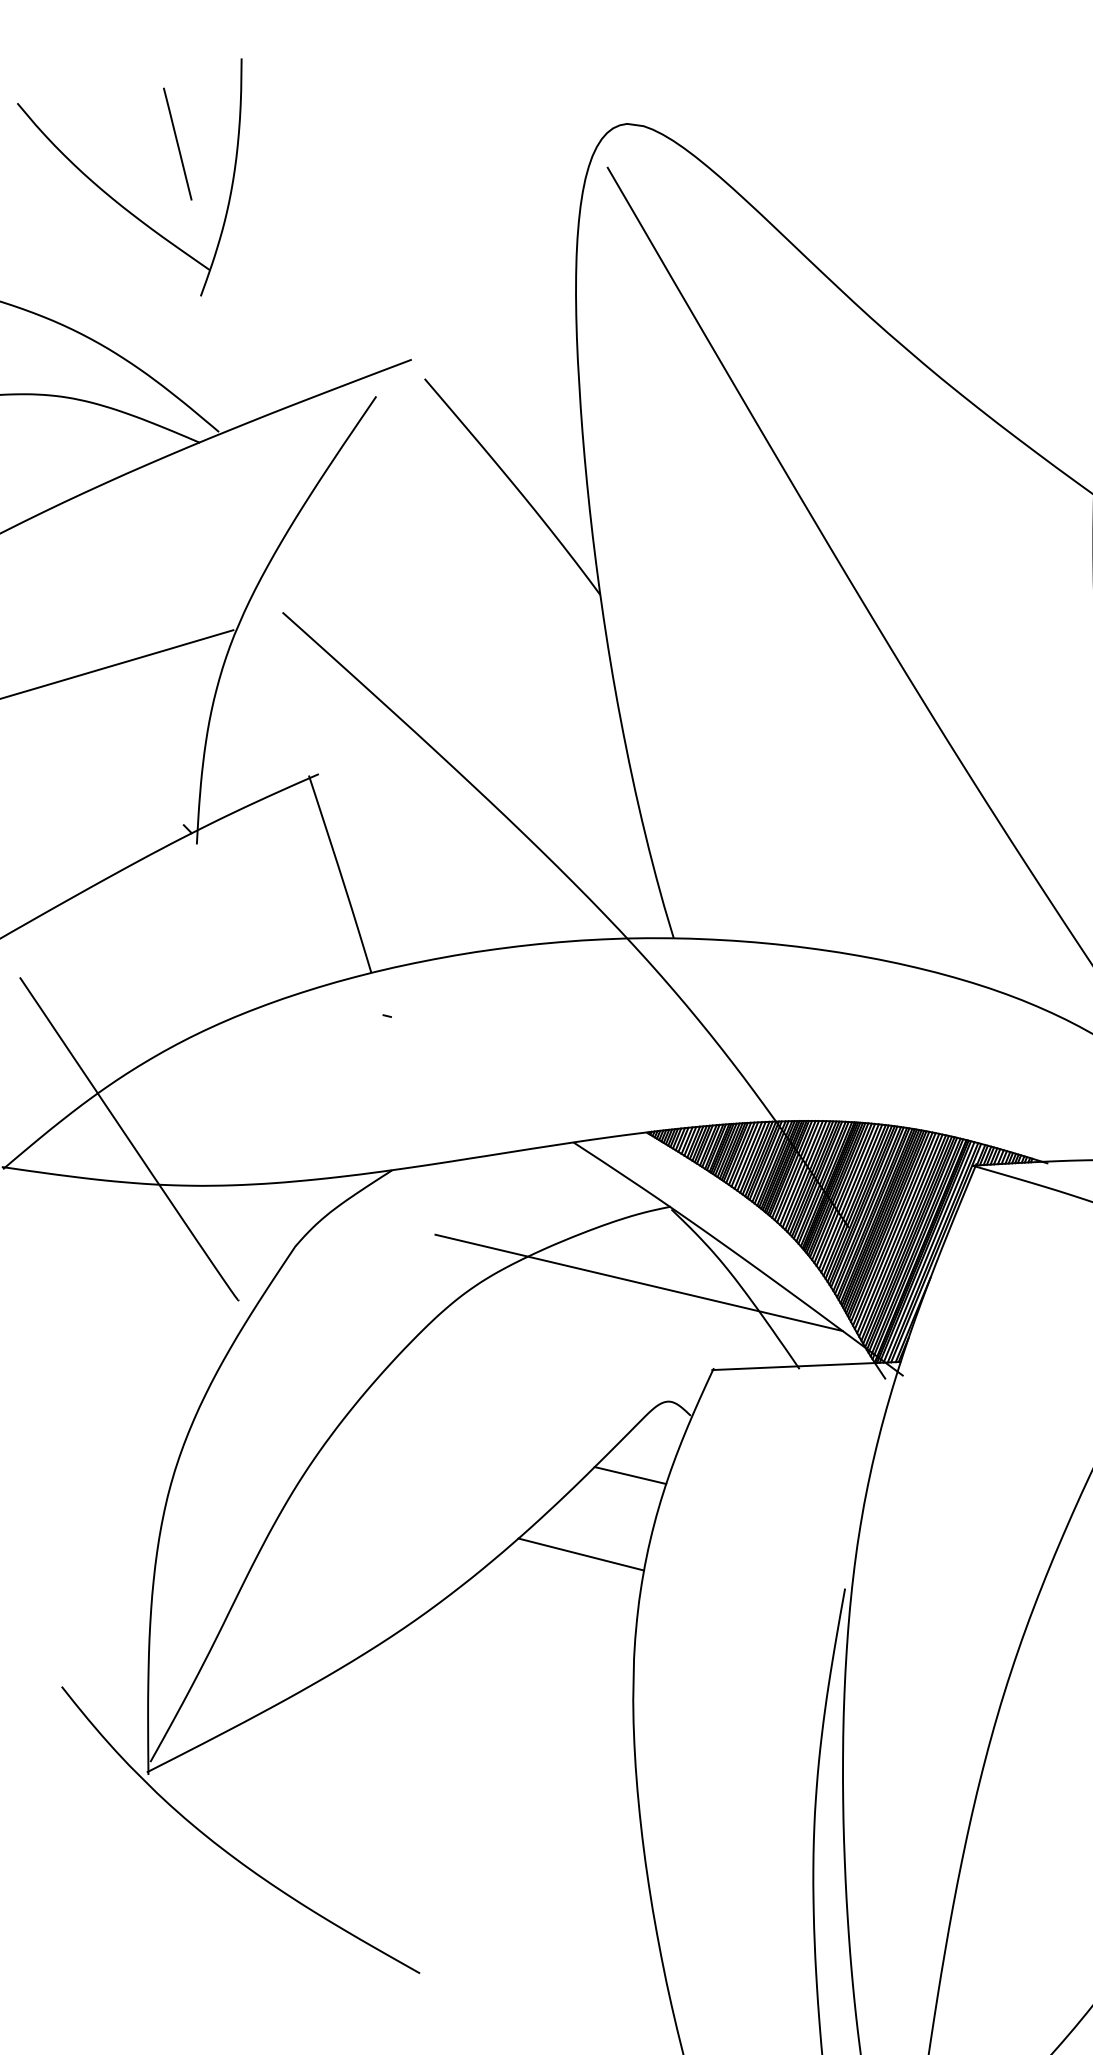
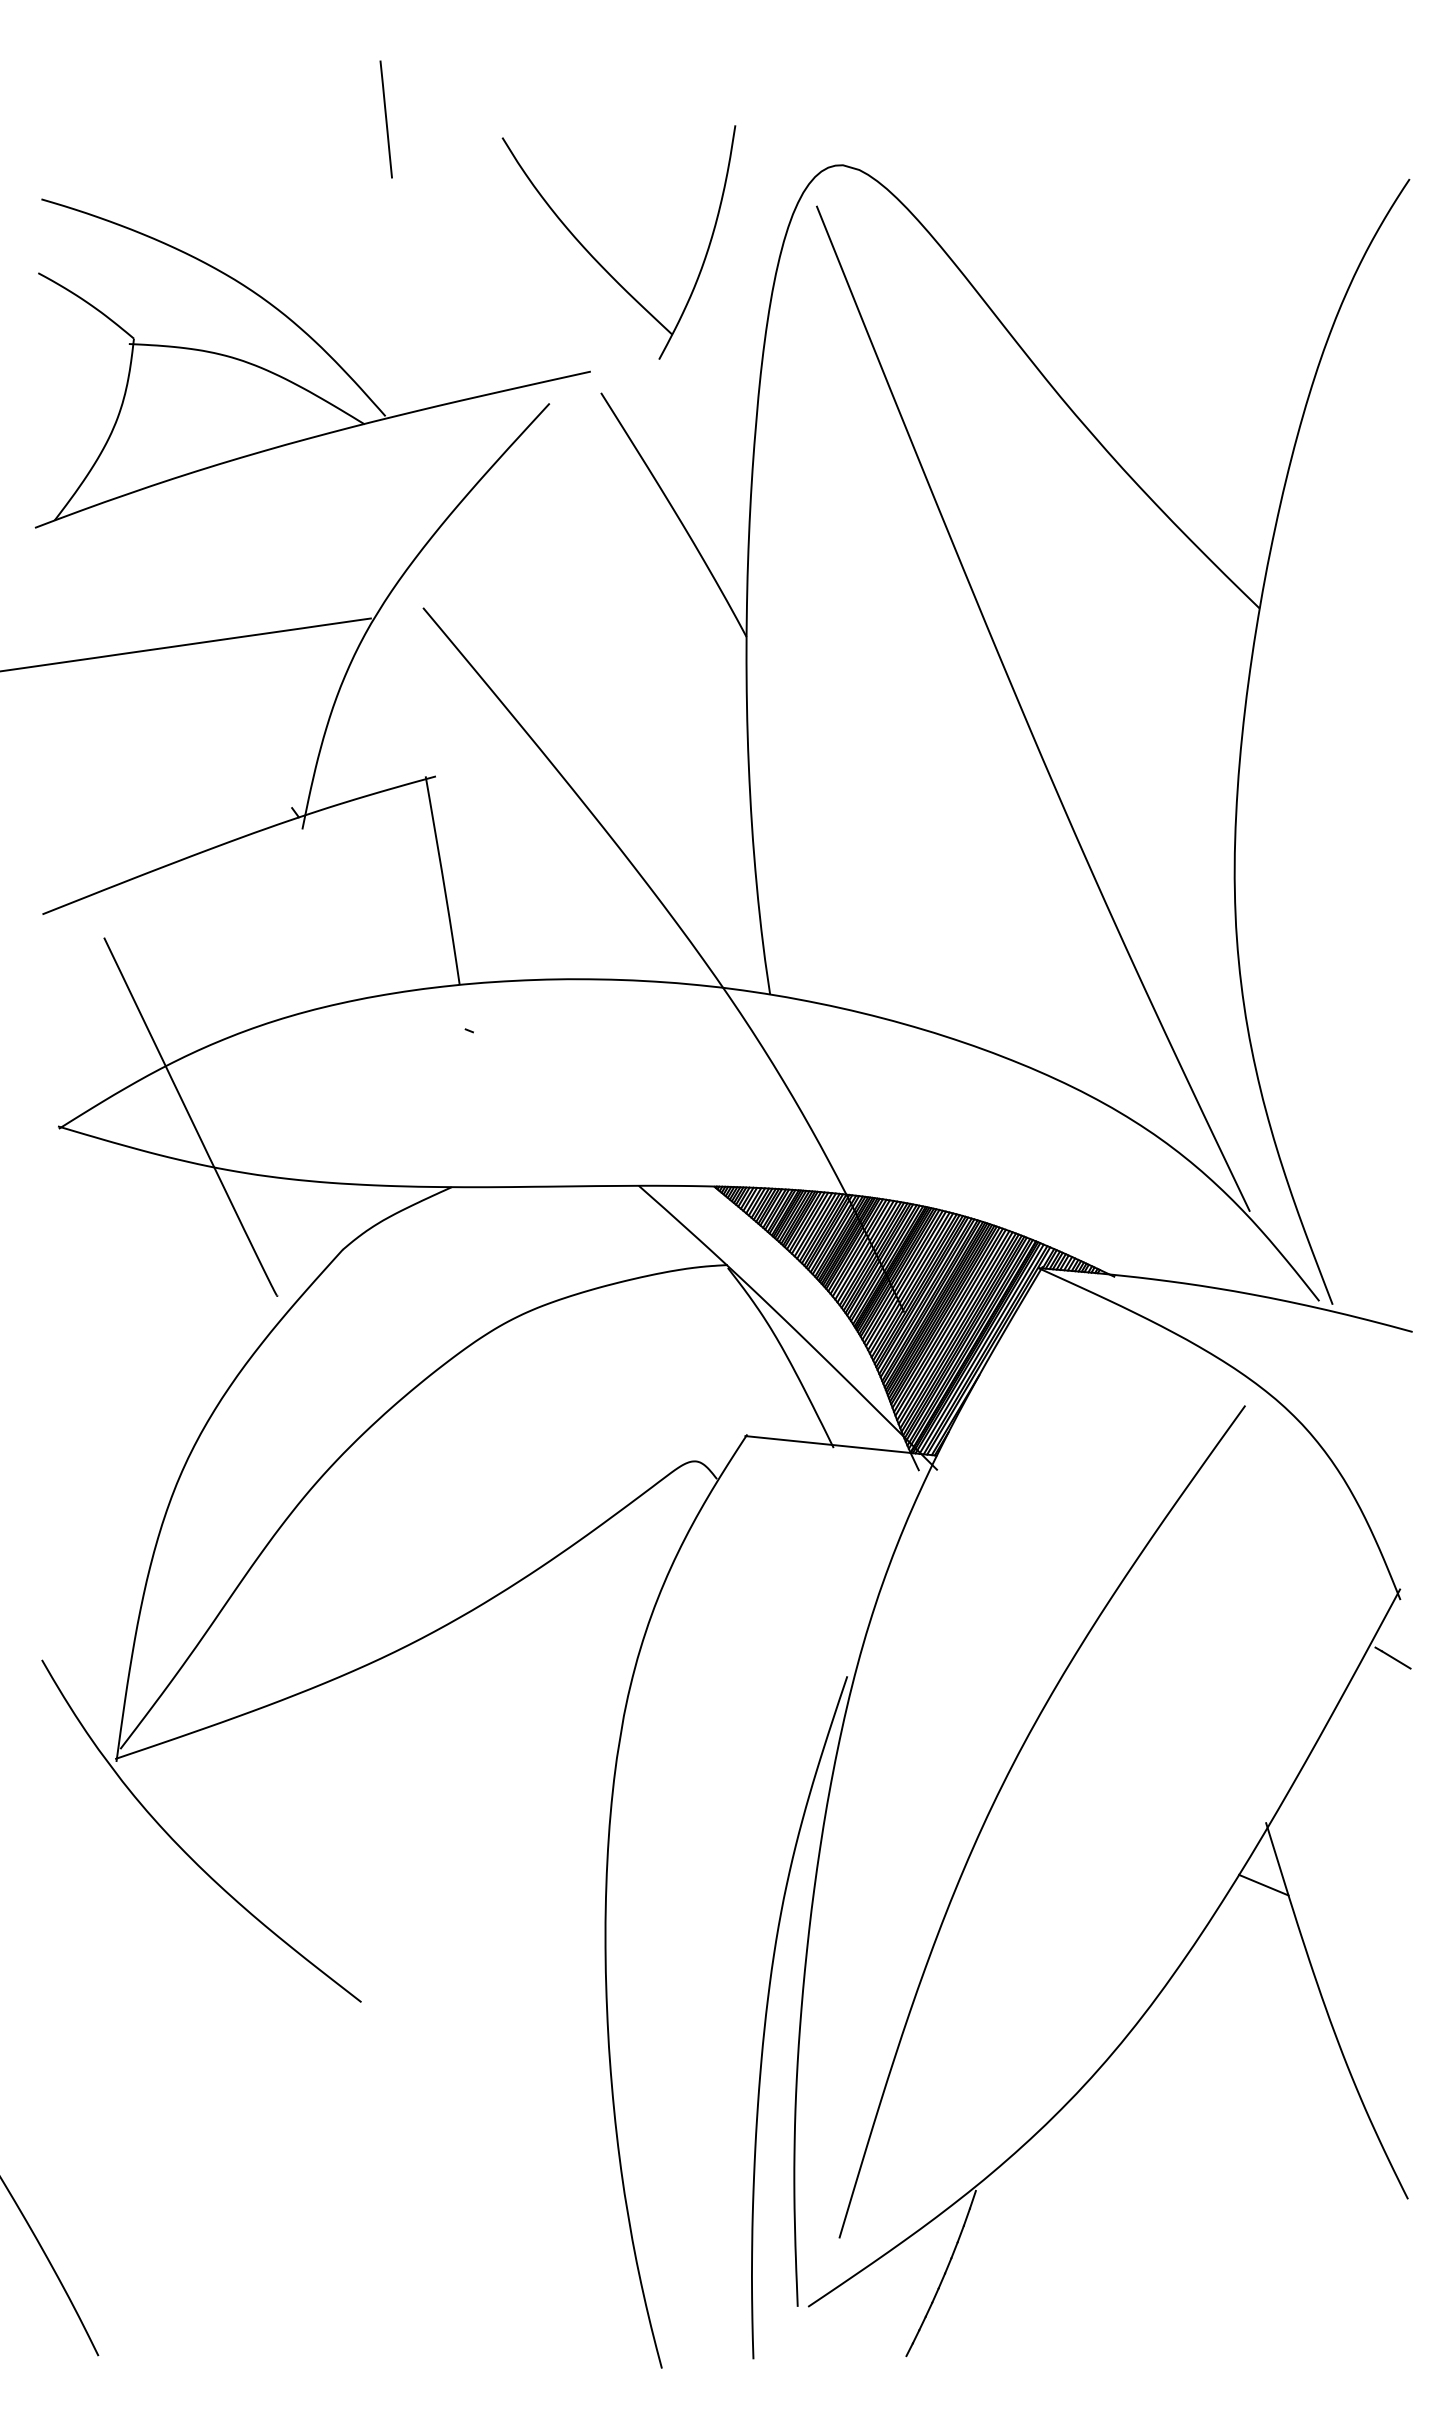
part: (128, 209) -> (598, 261), moved
line: (638, 1282) -> (683, 1336), removed
line: (630, 1475) -> (647, 1530), removed
line: (580, 1554) -> (585, 1602), removed

